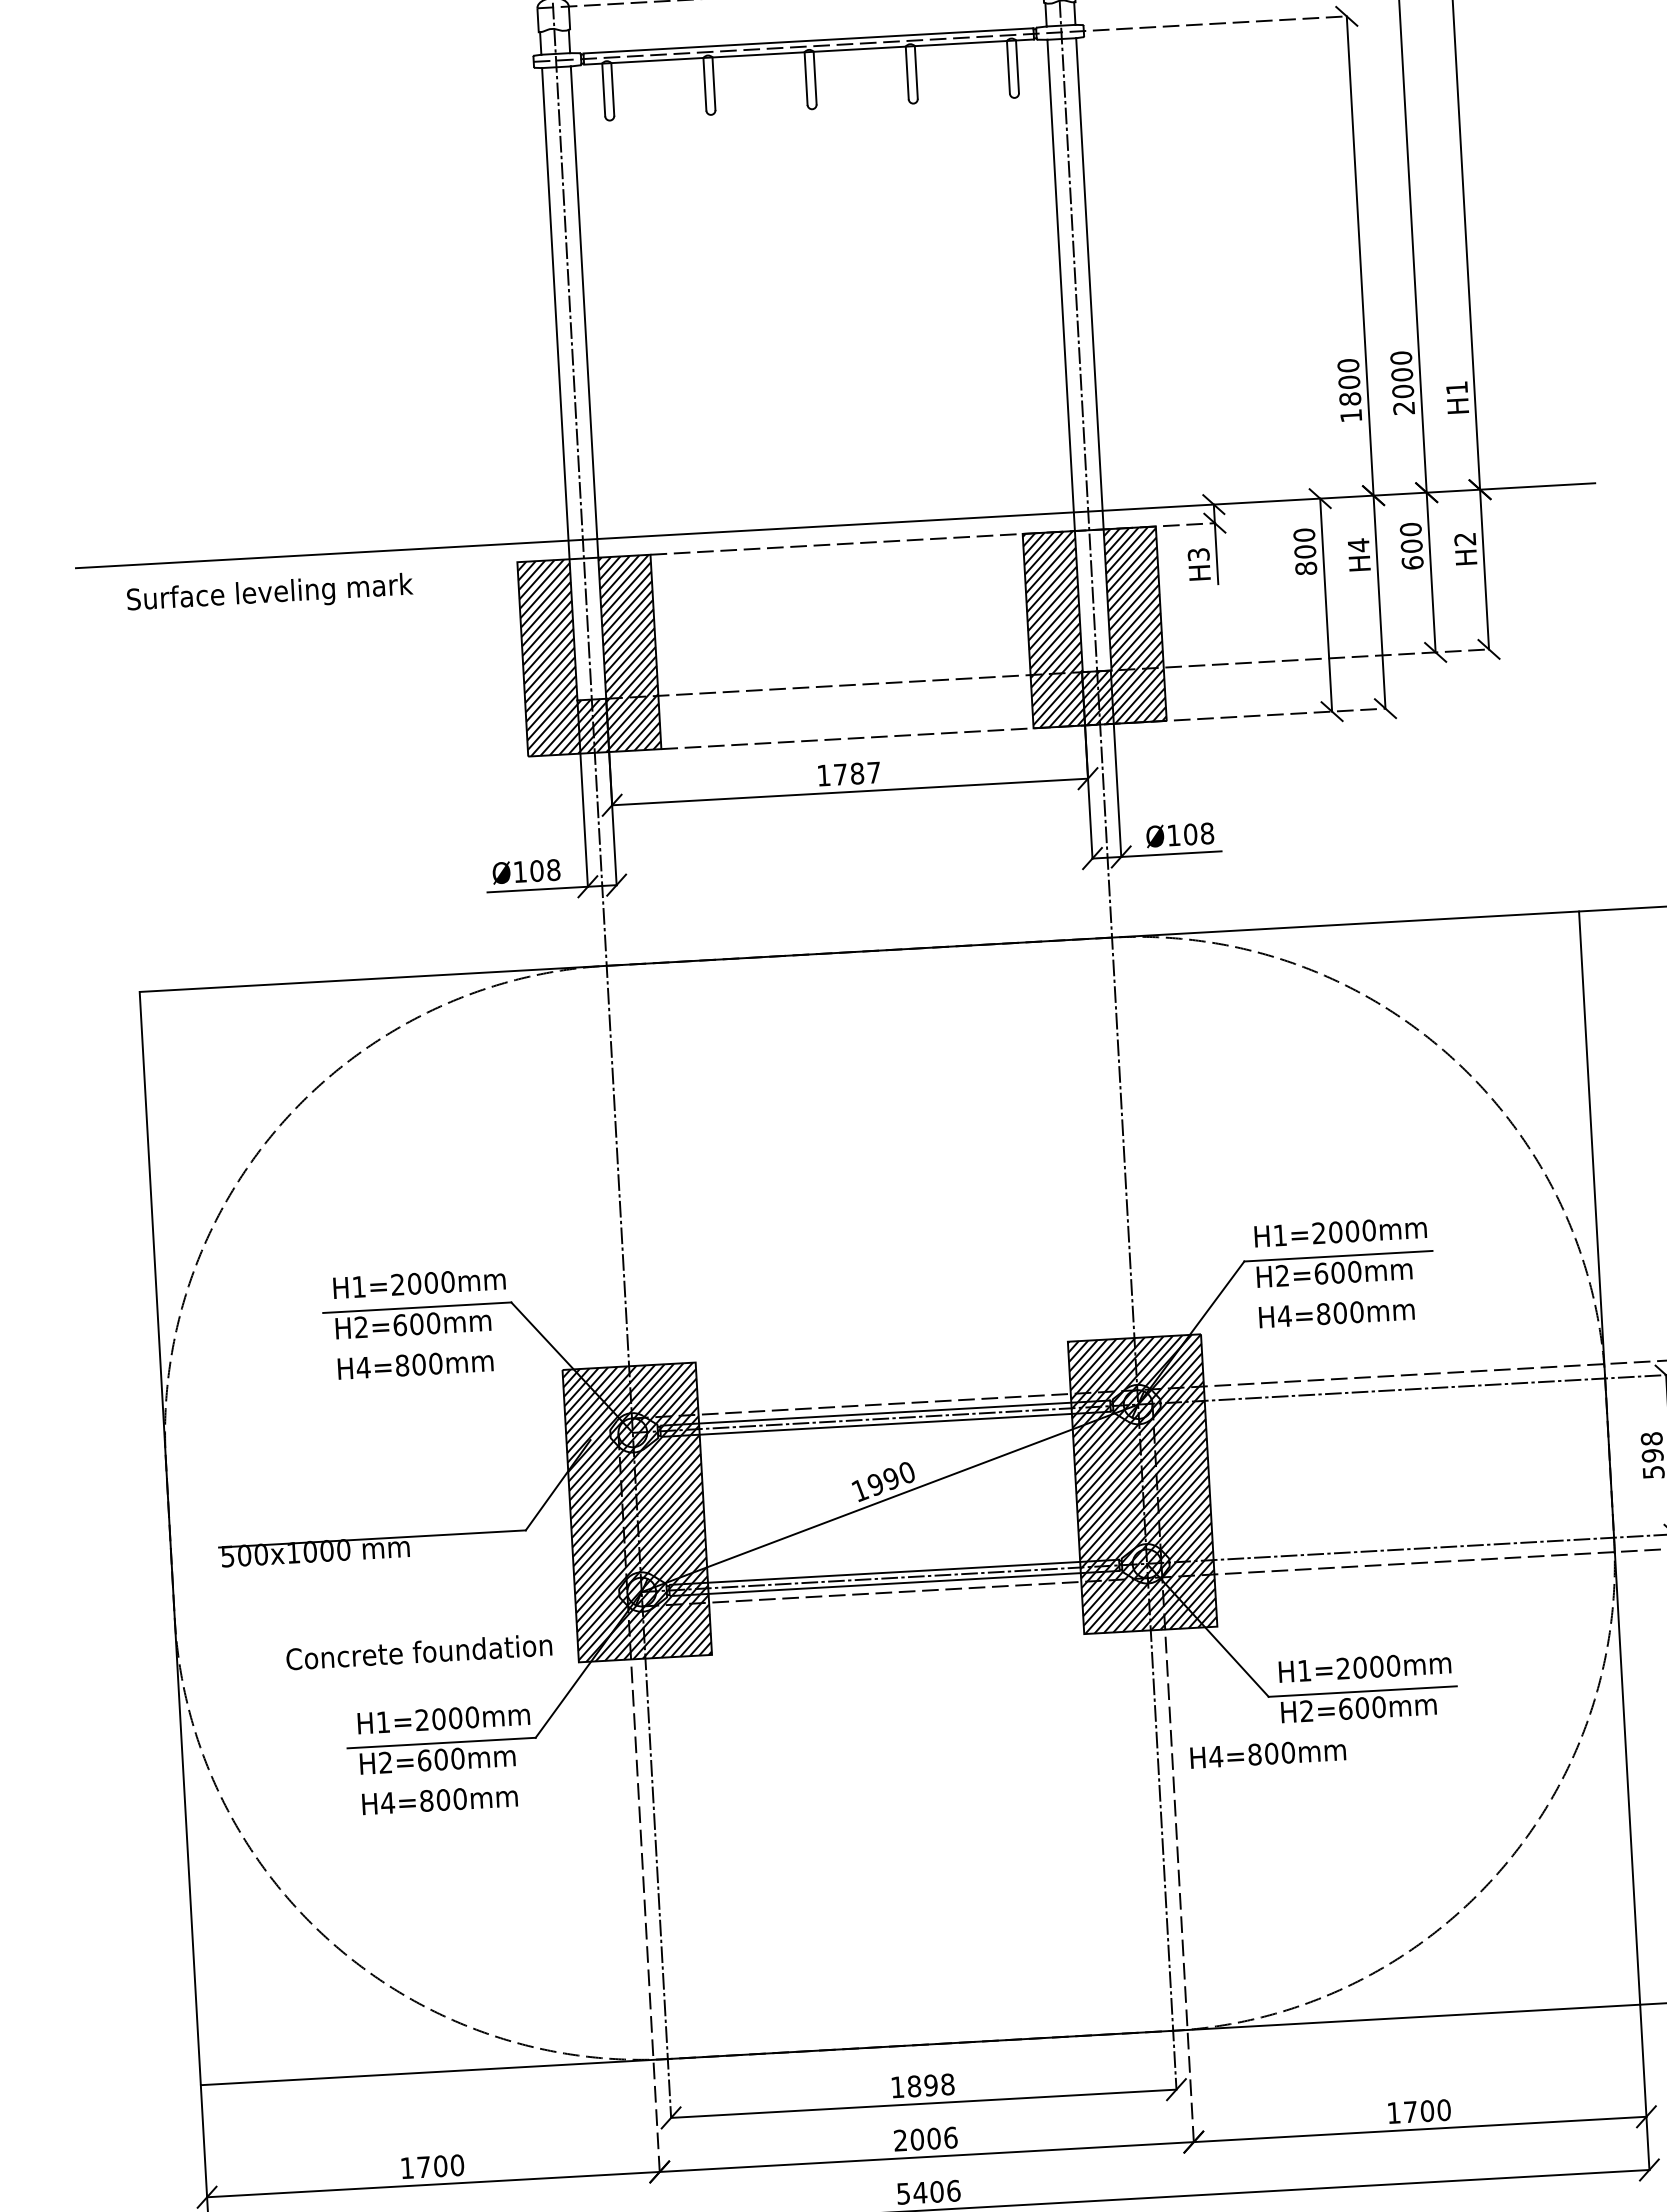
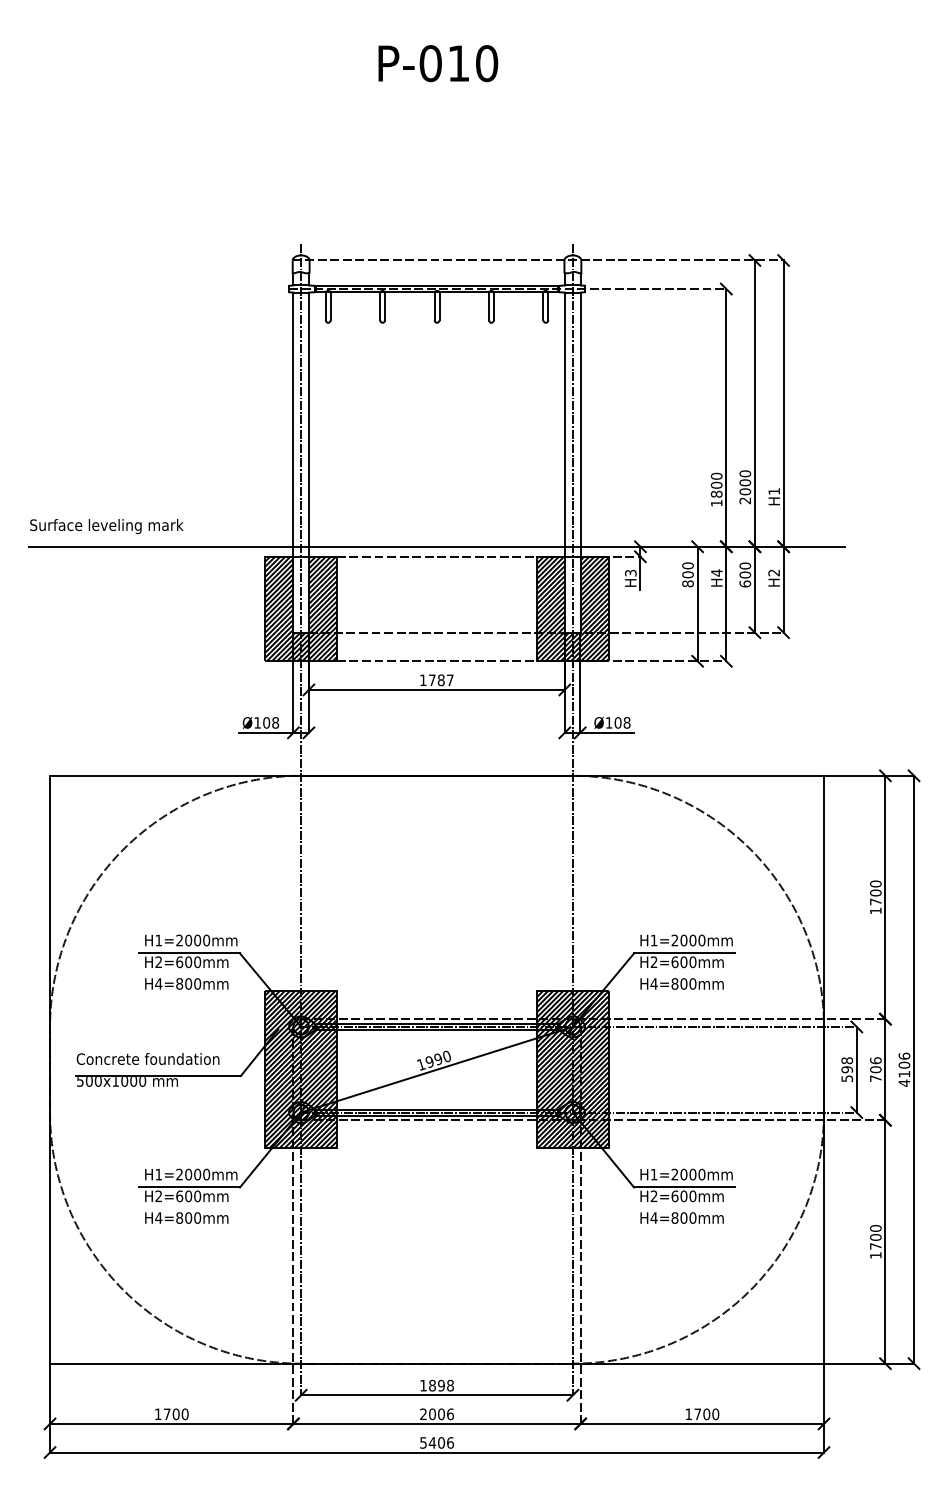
text: (269, 594) -> (106, 526), moved
text: (418, 1651) -> (147, 1058), moved
text: (1266, 1752) -> (681, 1217), moved

